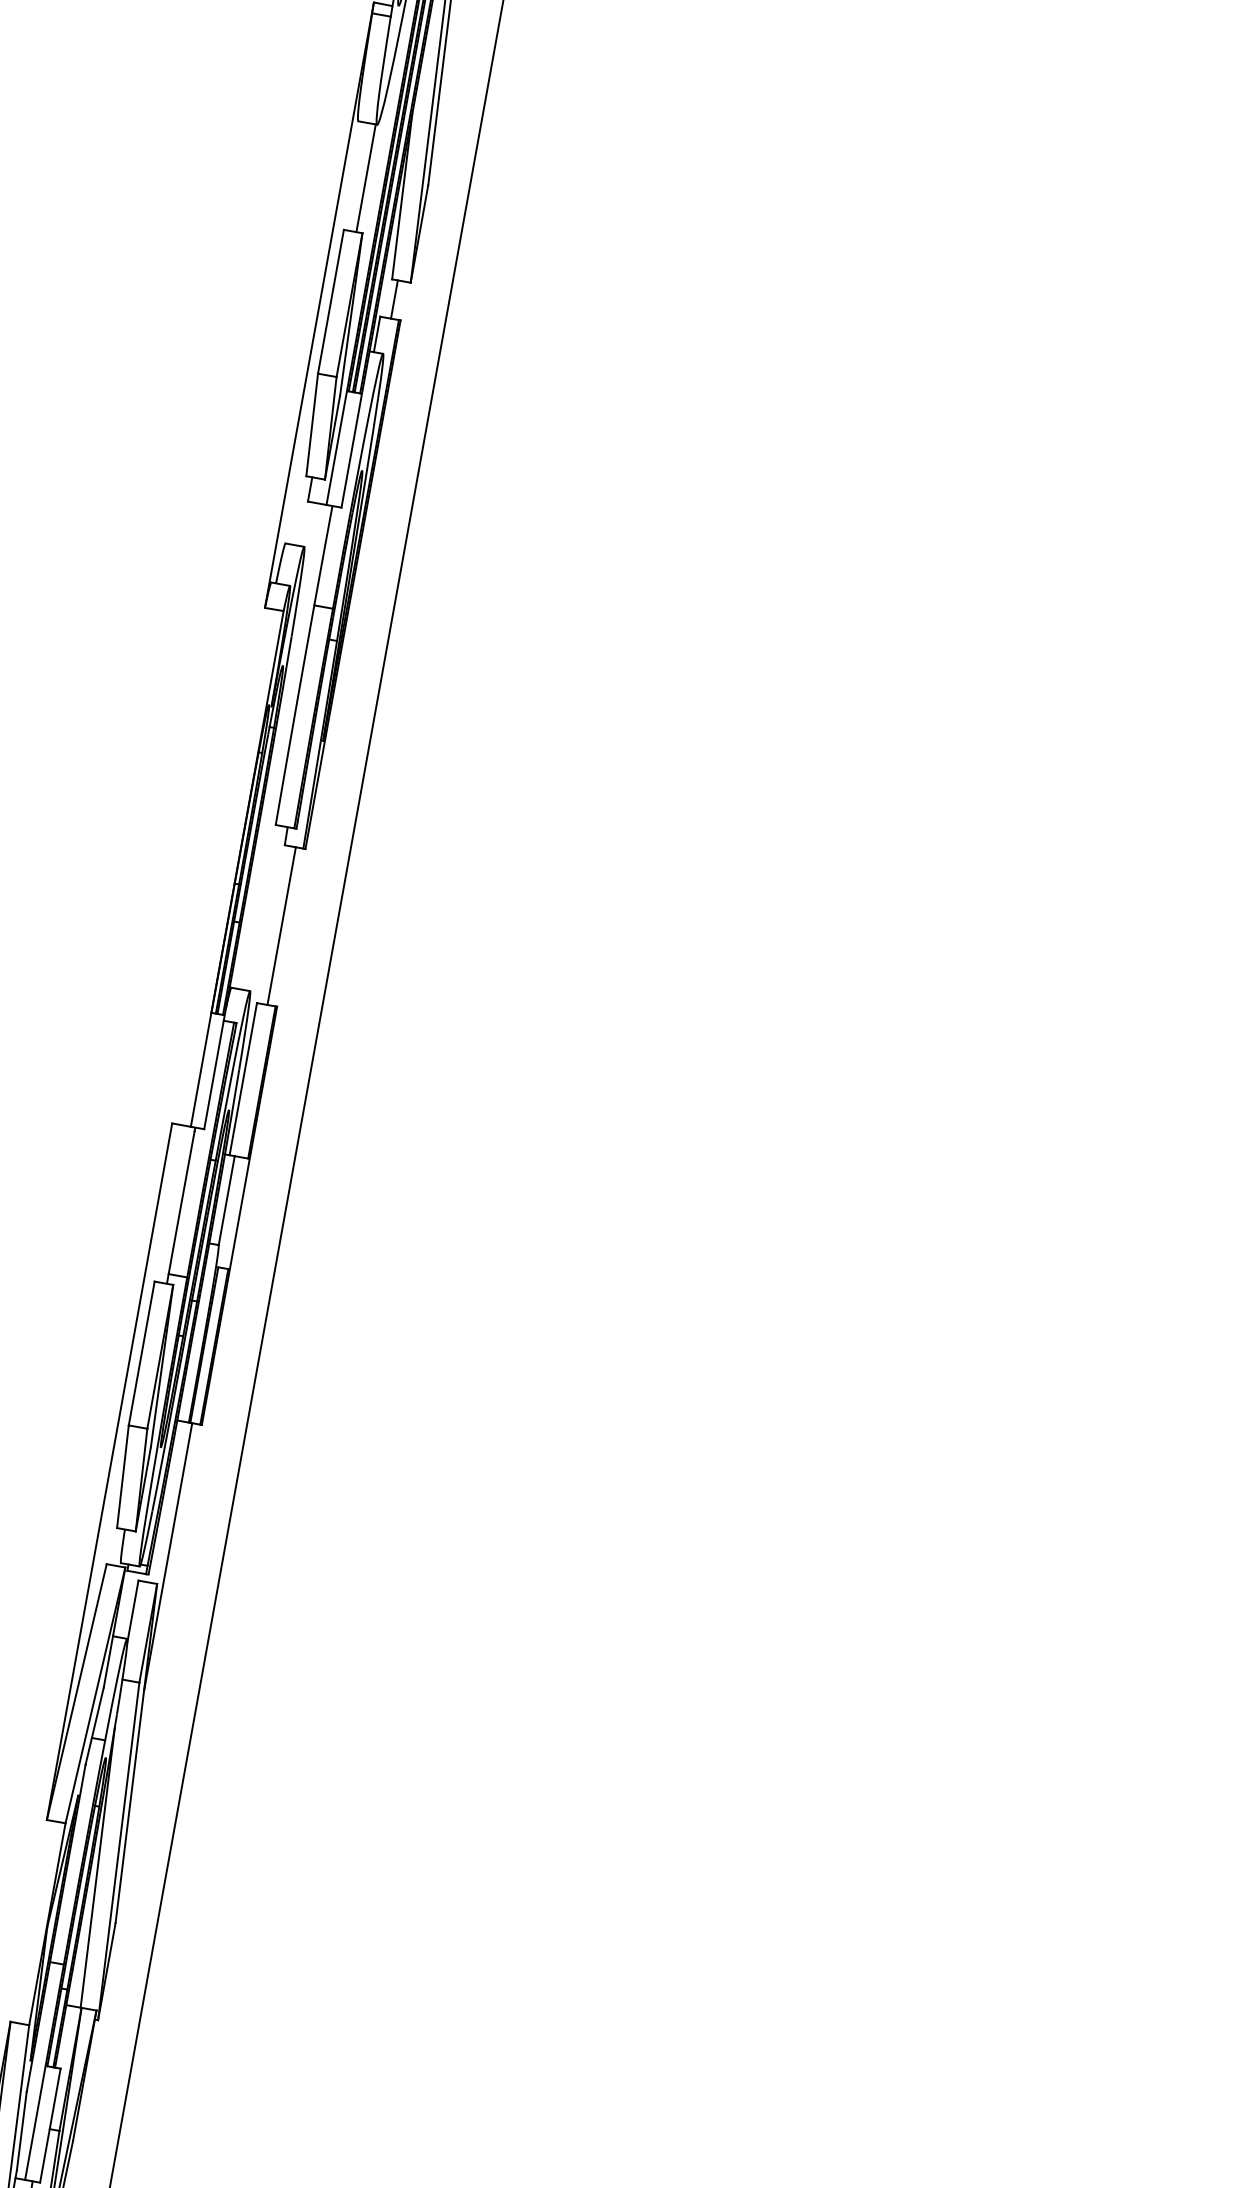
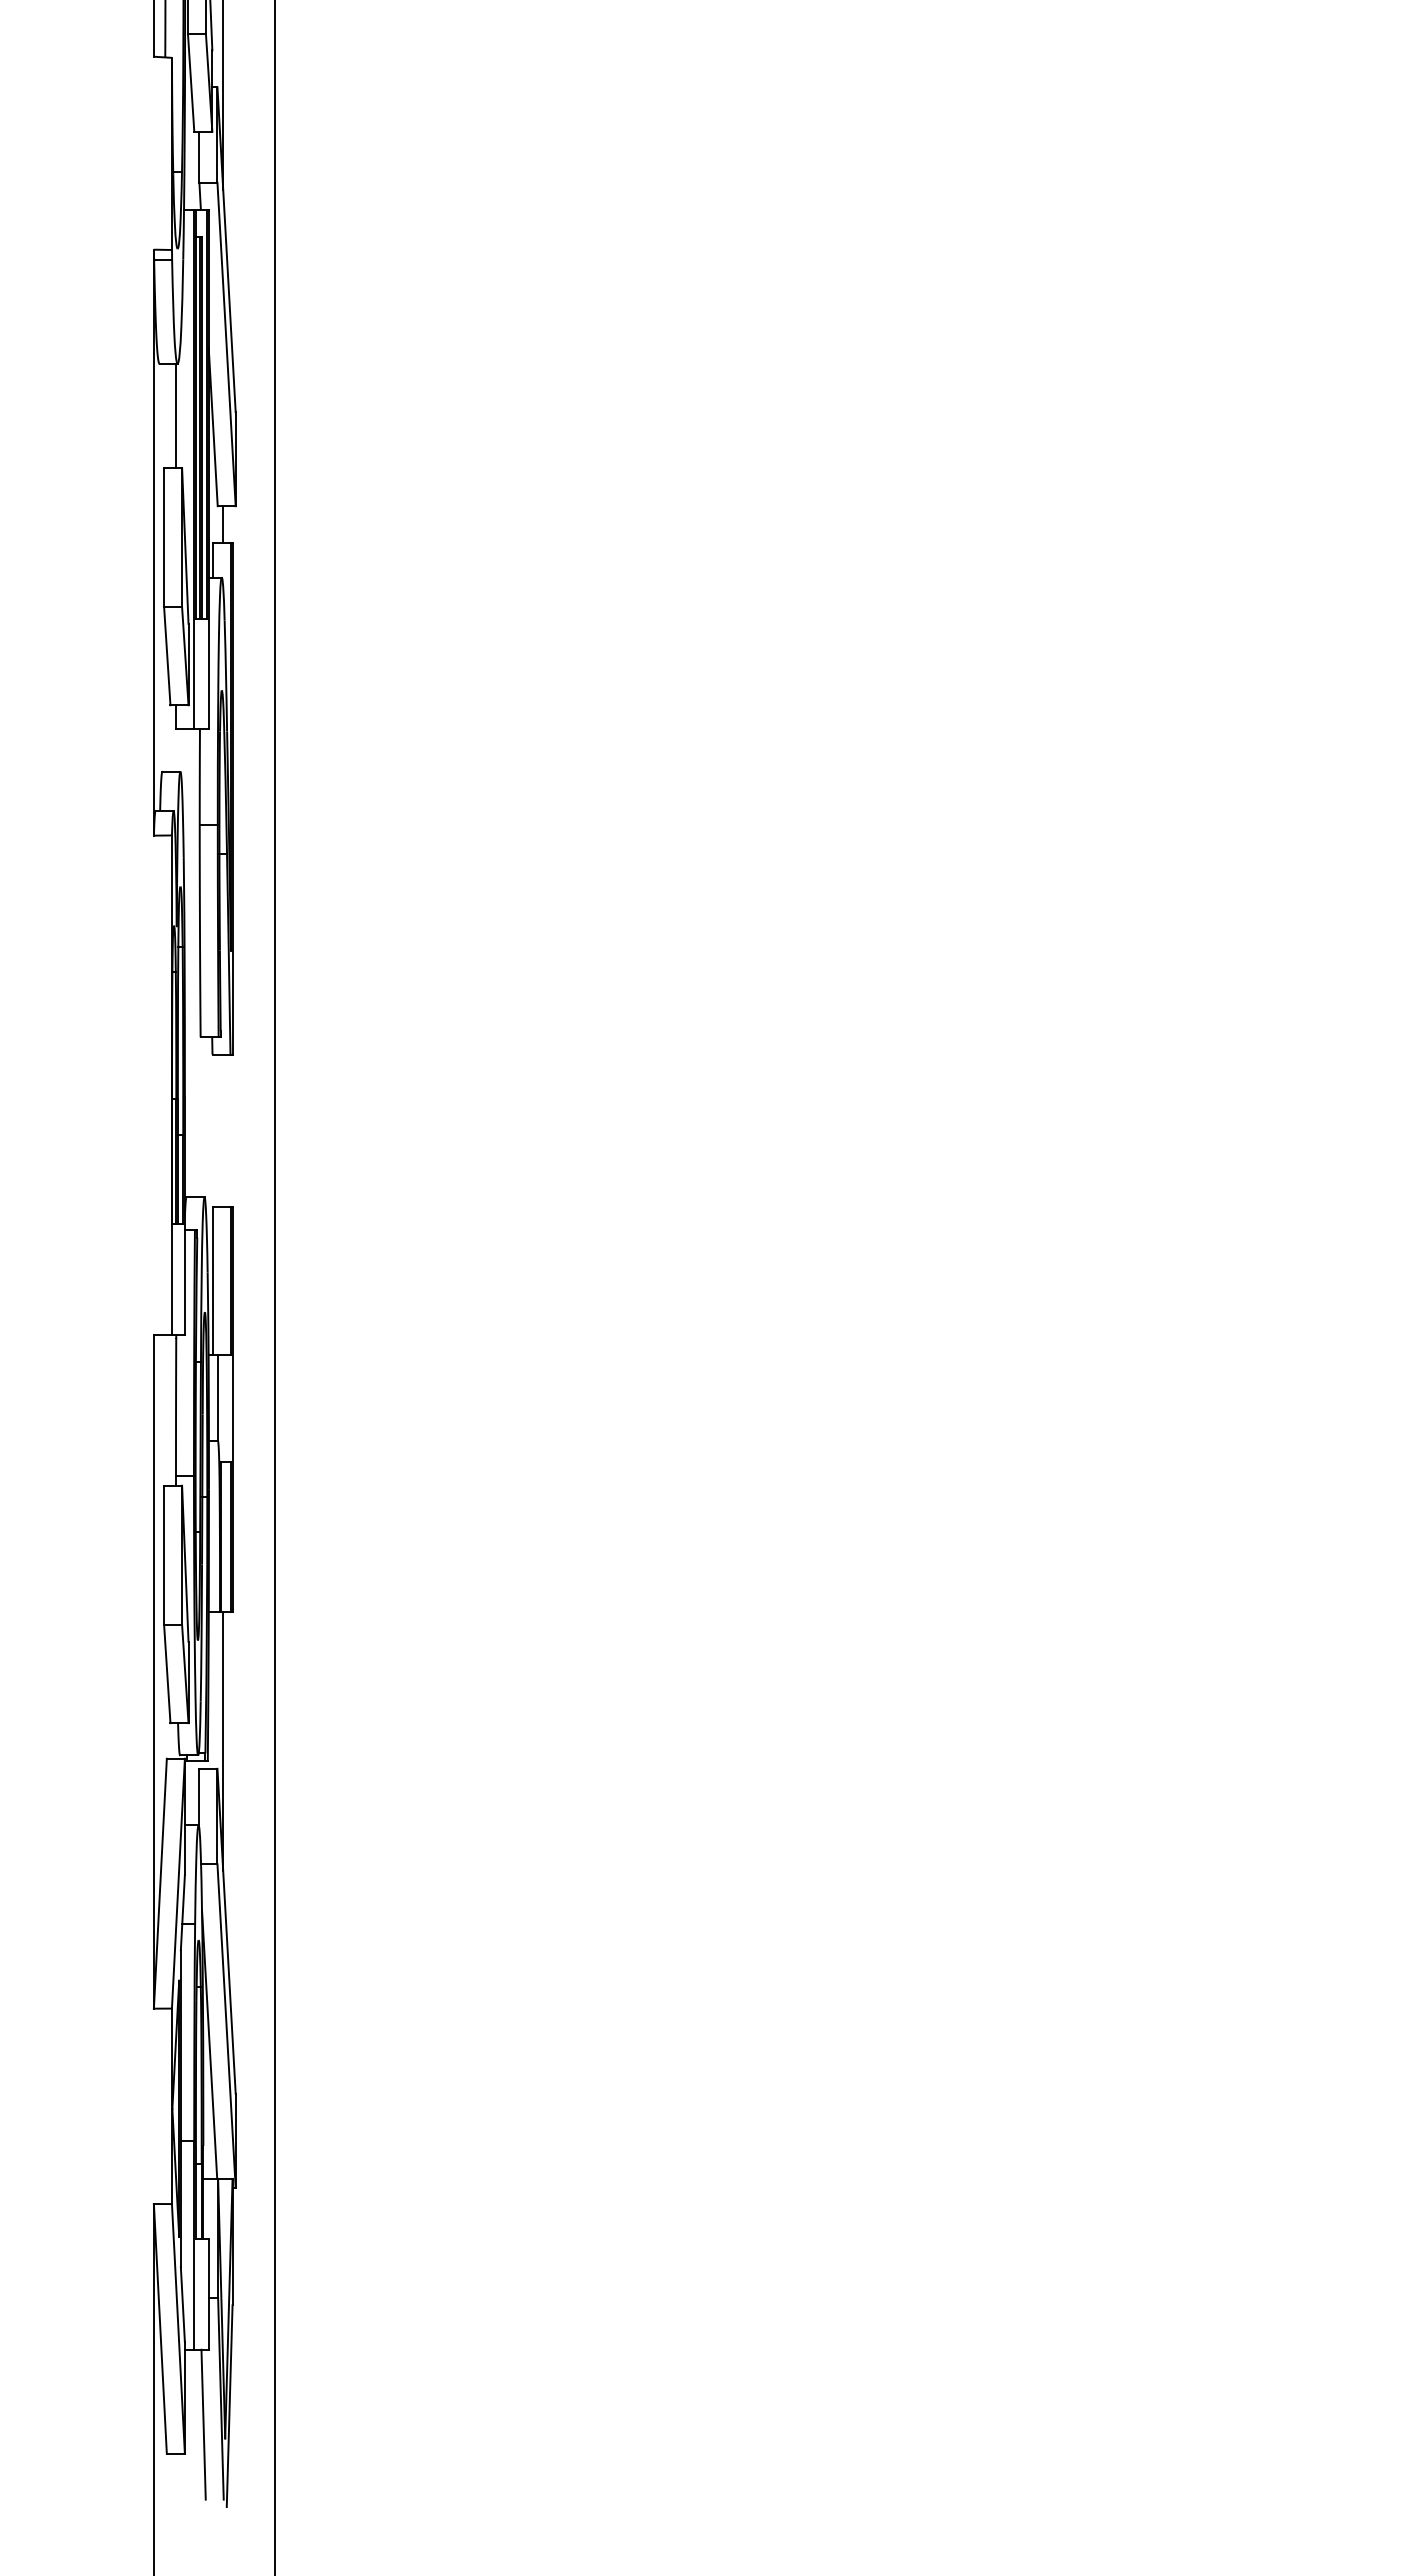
line: (282, 925) -> (223, 1130), removed

